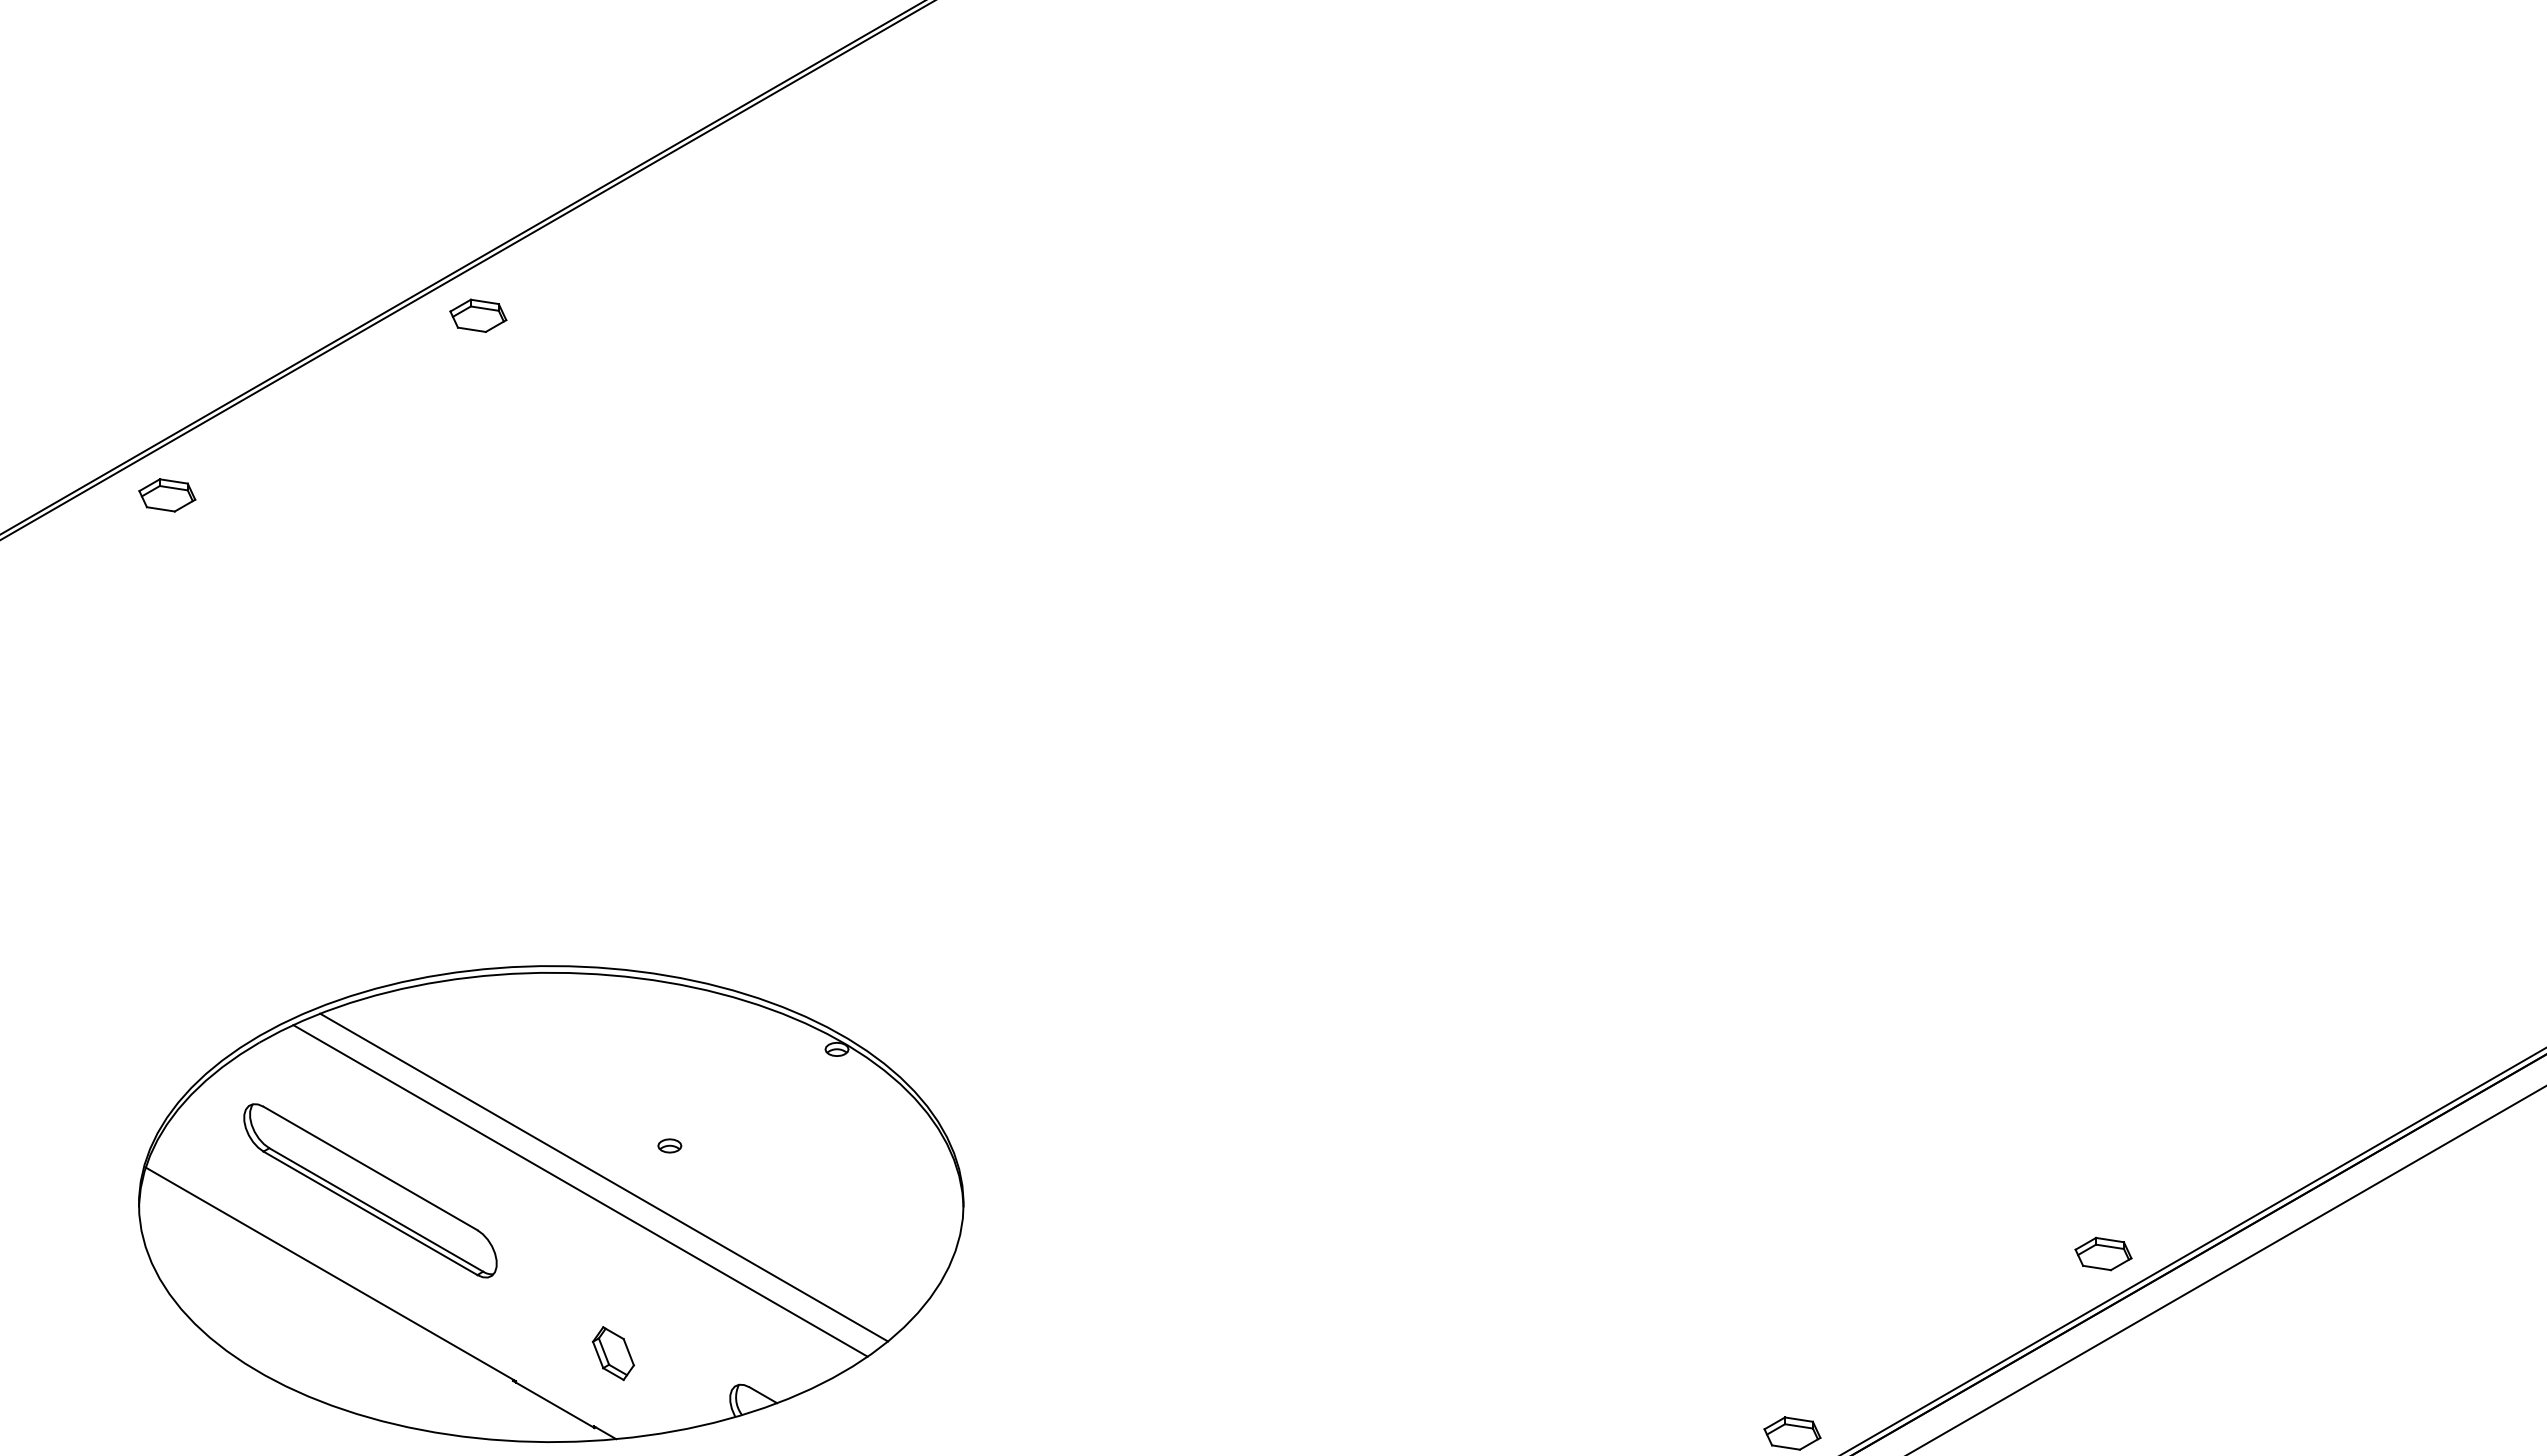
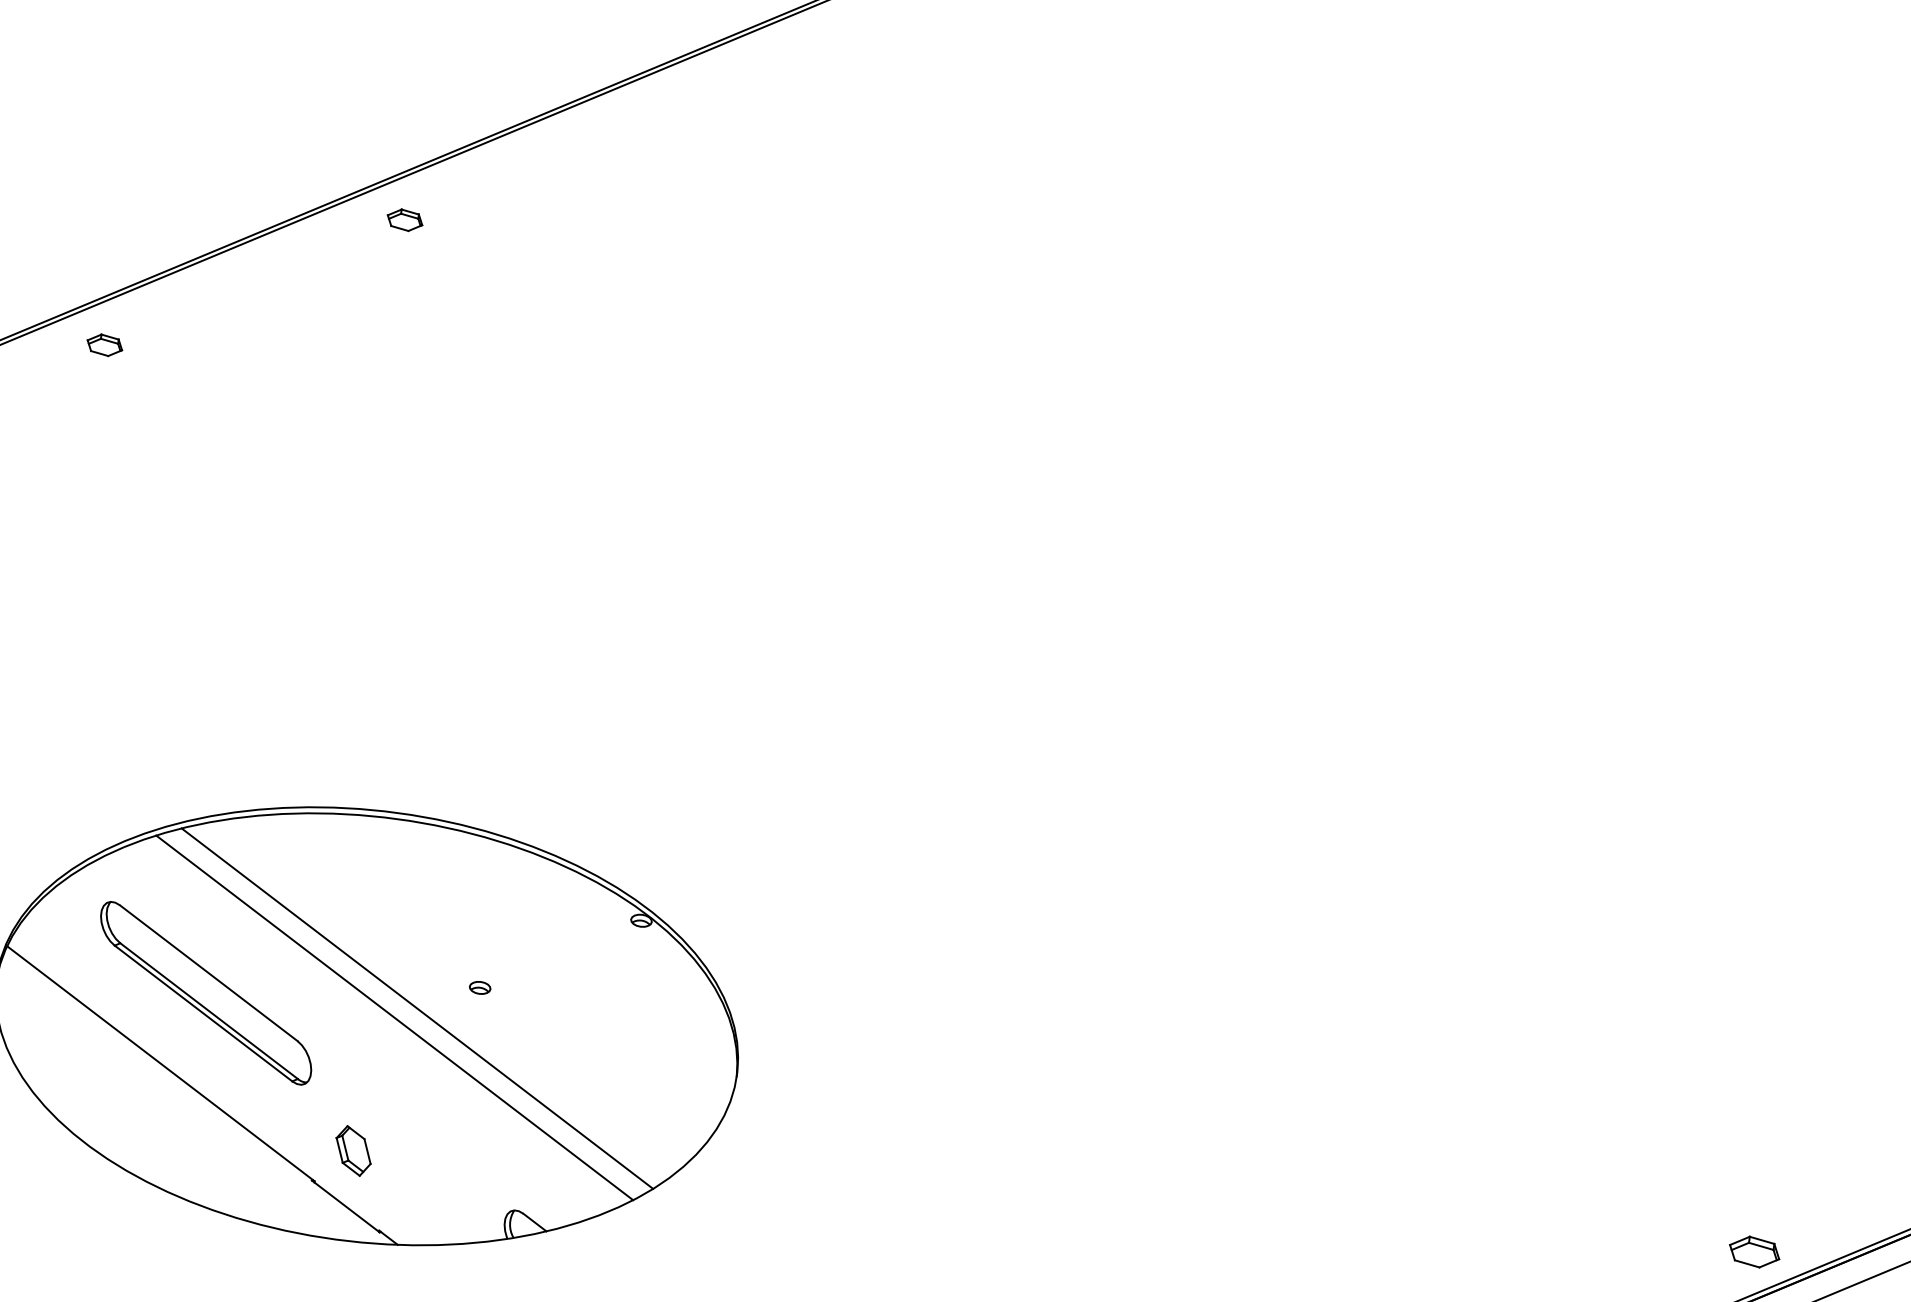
part: (478, 315) -> (405, 220), size x0.7
part: (167, 495) -> (104, 345), size x0.7
part: (612, 1353) -> (352, 1150), moved

